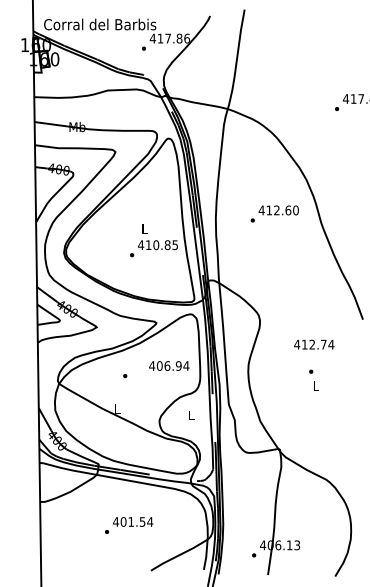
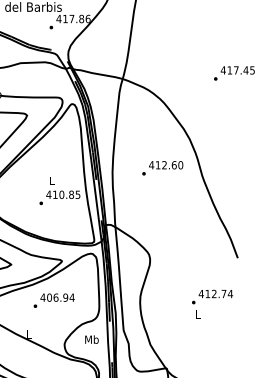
text: (314, 344) -> (216, 293), moved
text: (169, 365) -> (57, 297), moved
text: (191, 415) -> (91, 339), L -> Mb

